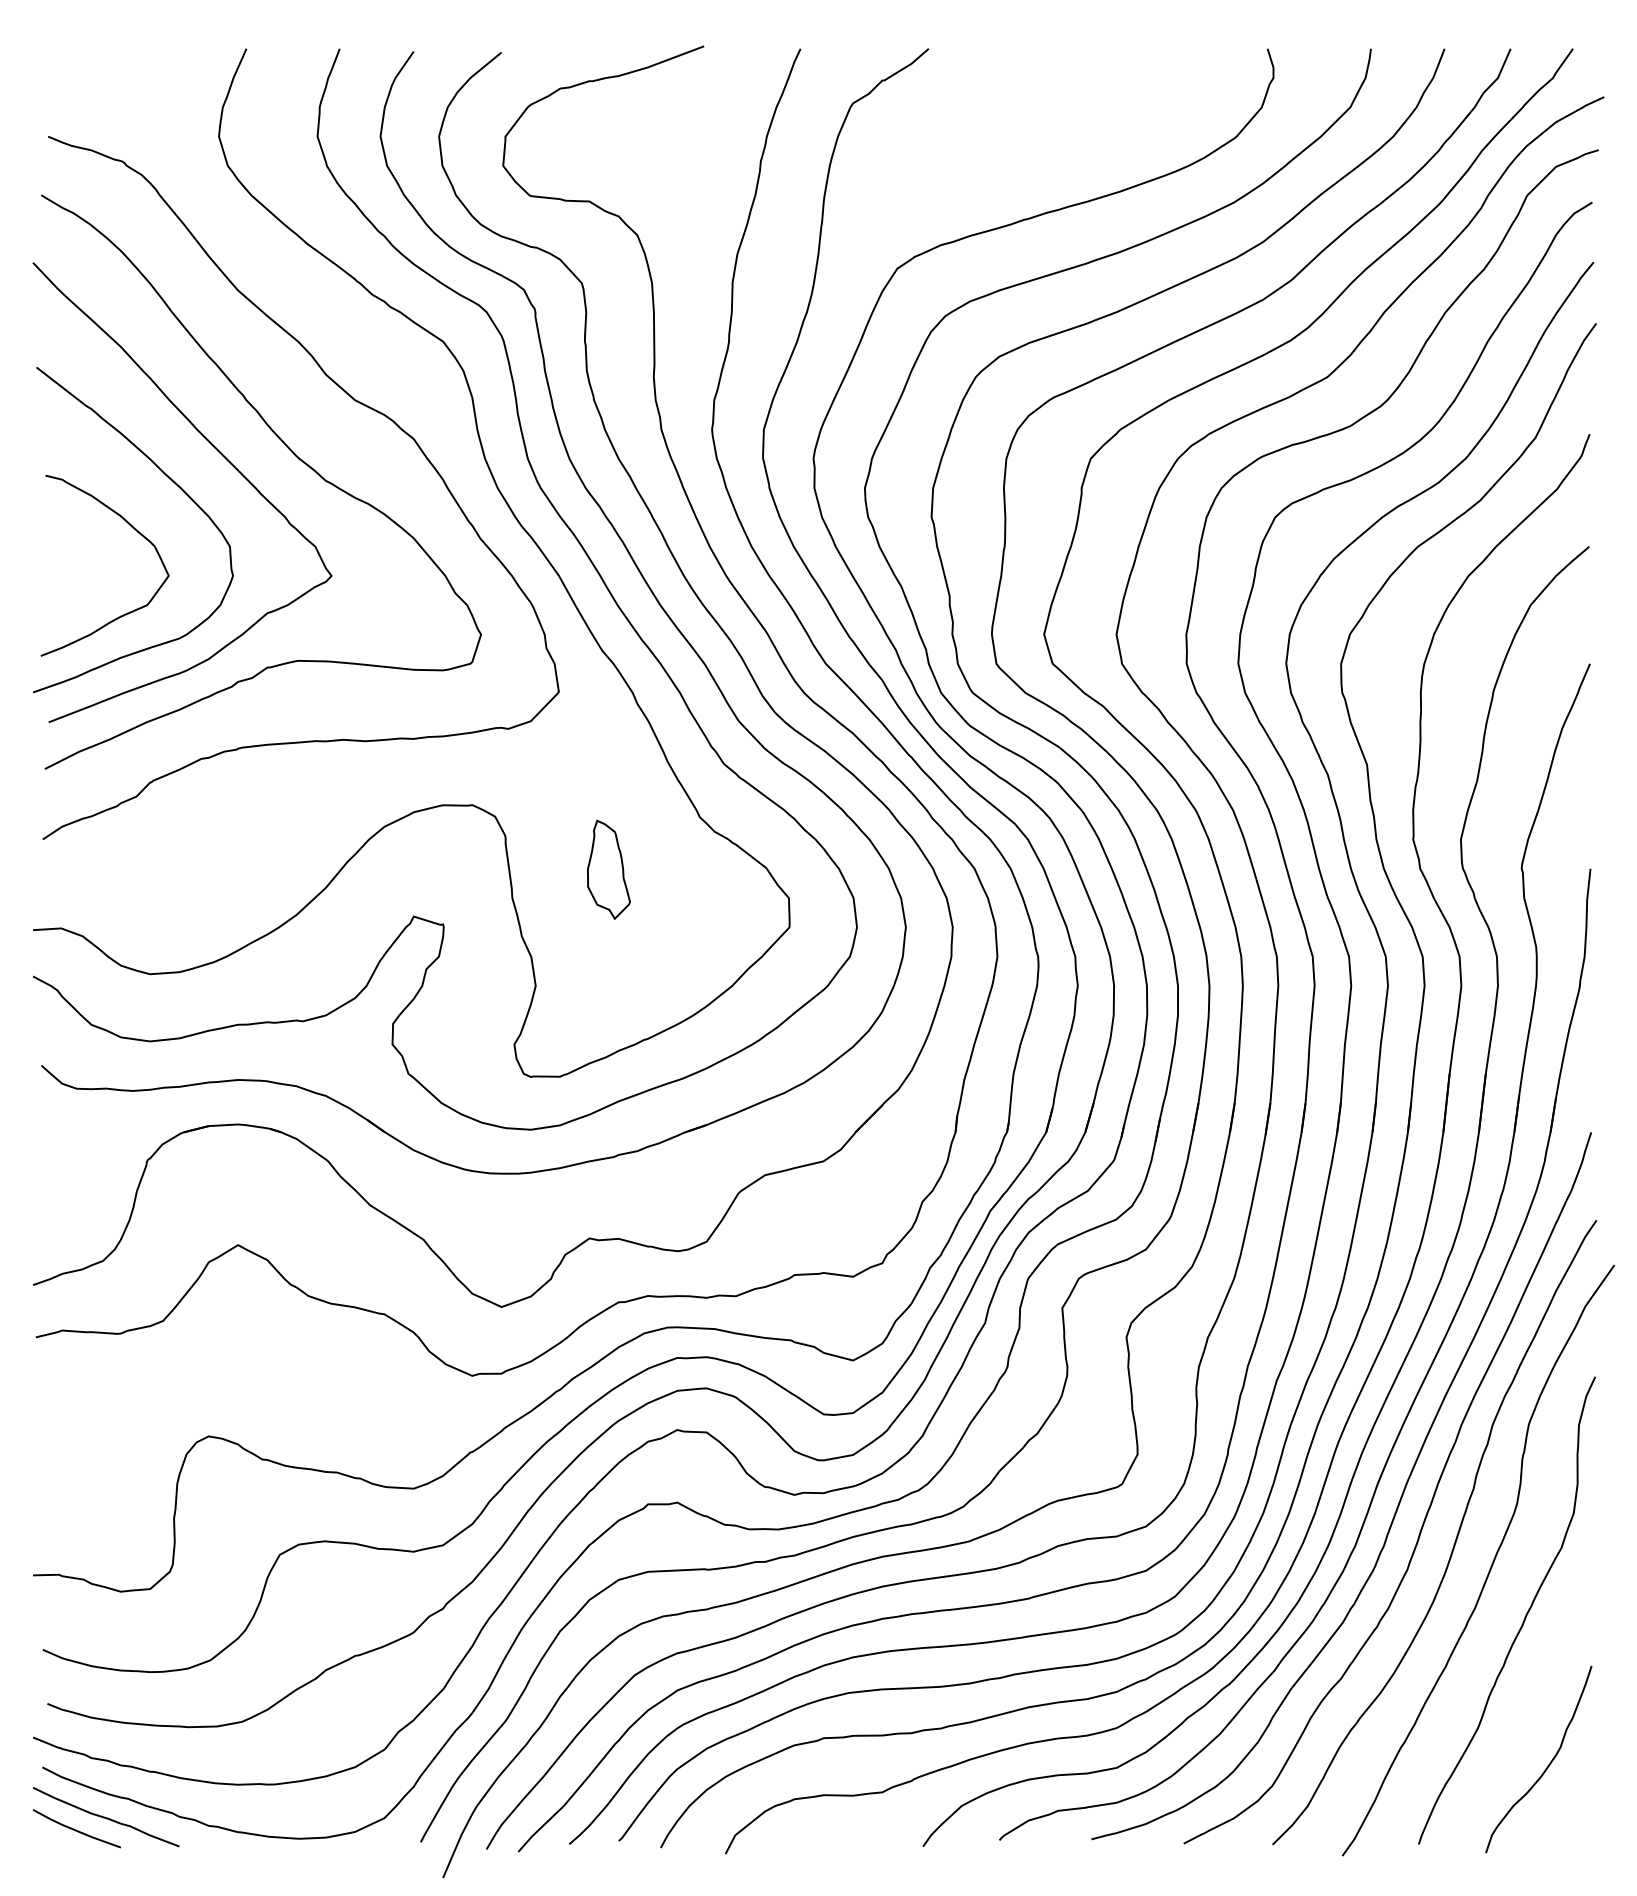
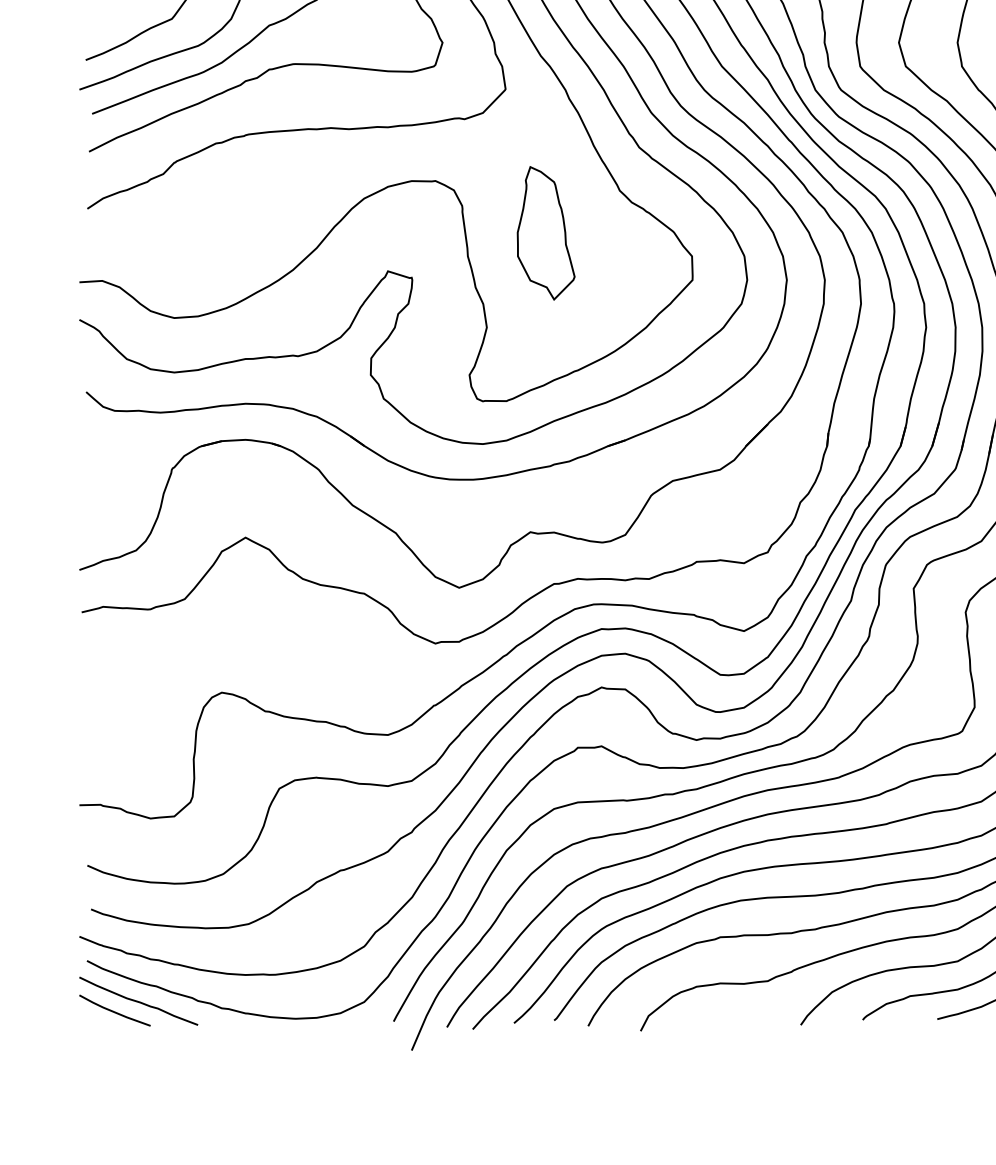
part: (608, 869) -> (545, 233), size x1.67

